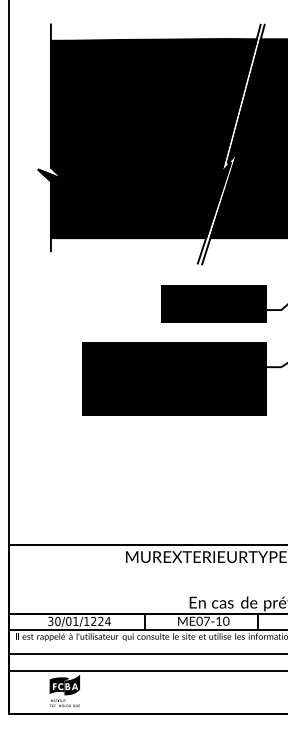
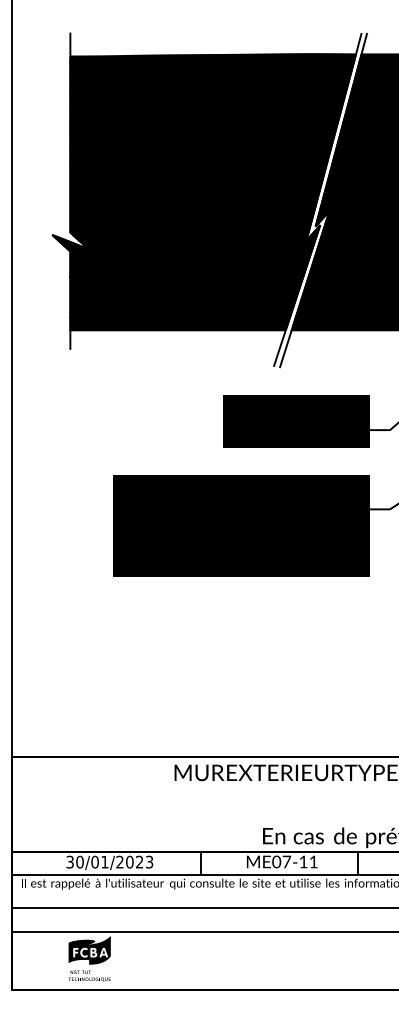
text: (97, 620) -> (134, 861), 30/01/1224 -> 30/01/2023
text: (226, 620) -> (313, 861), \c16711848;ME07-10 -> \c16711848;ME07-11

